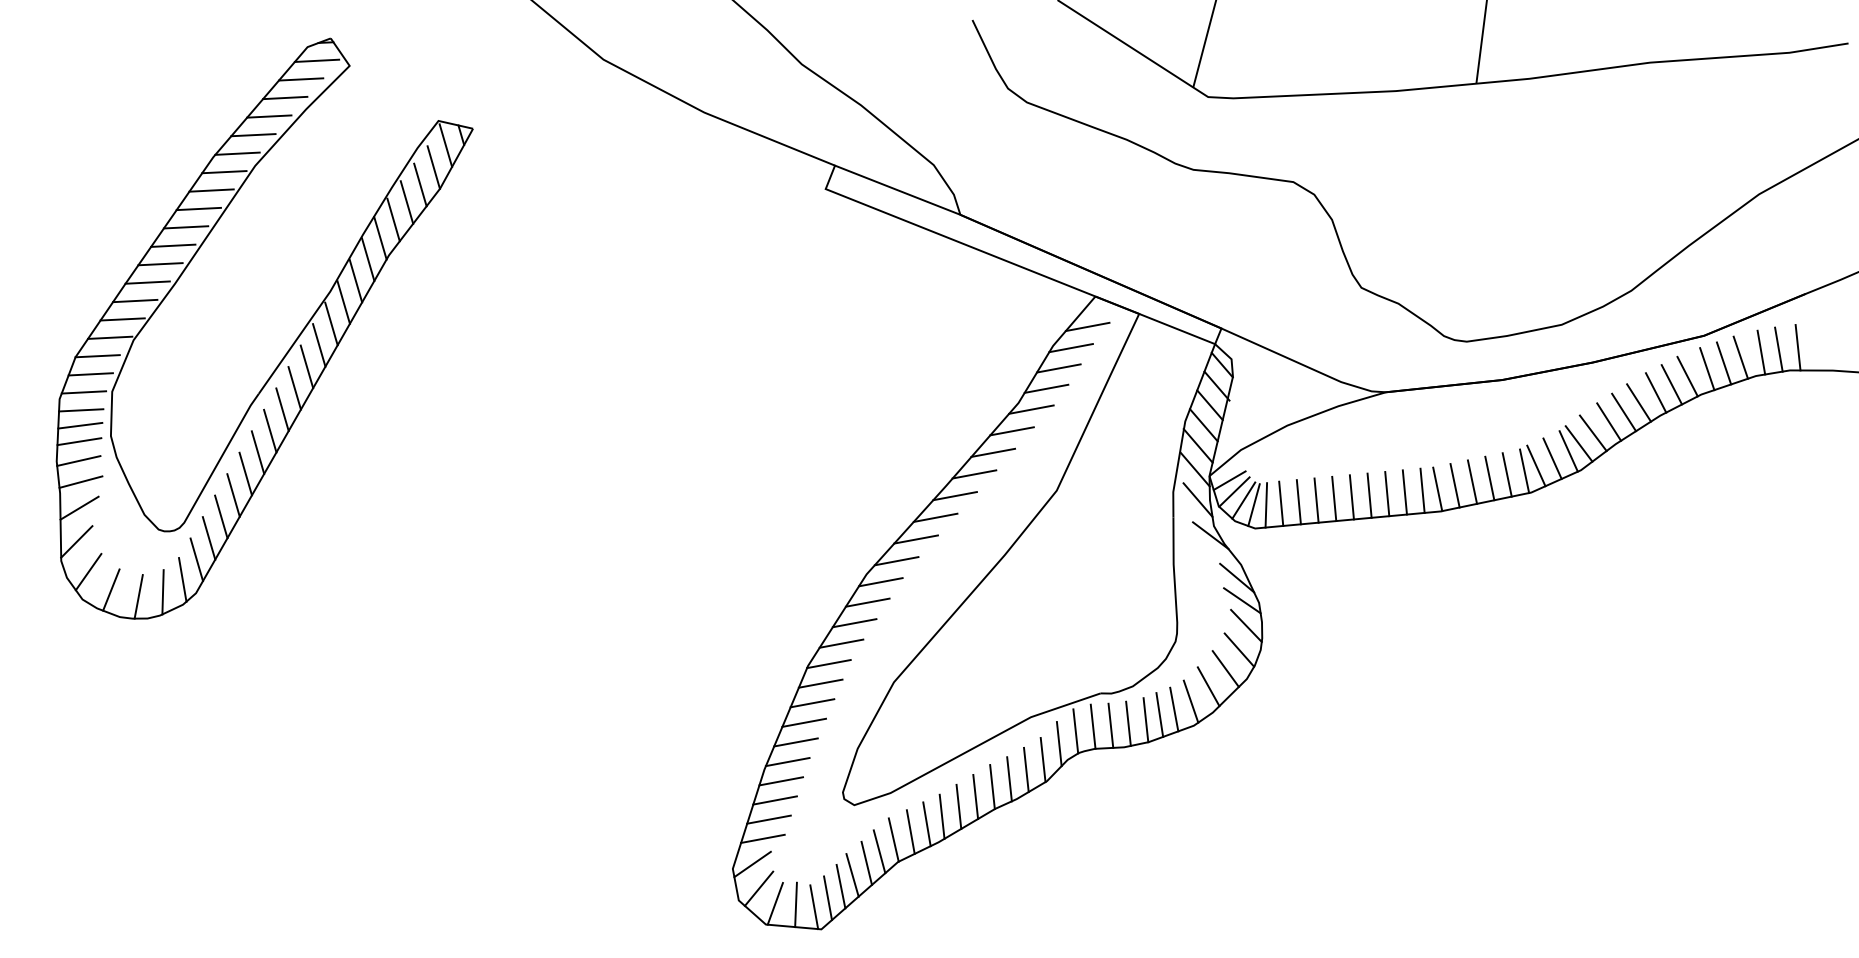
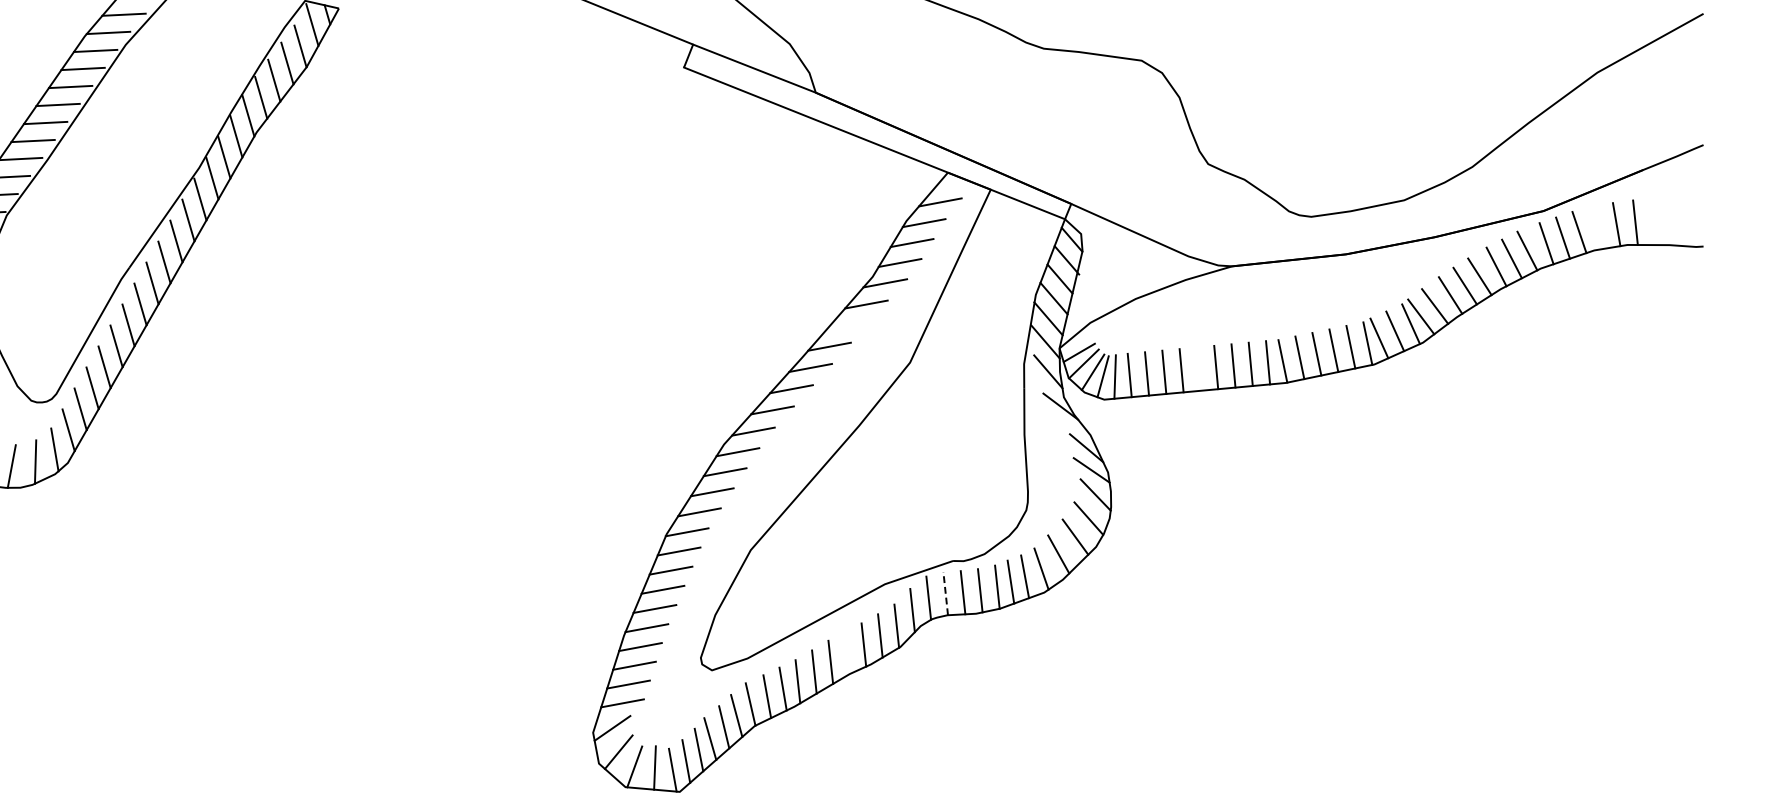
line: (1761, 352) -> (1599, 227), removed
line: (993, 452) -> (848, 325), removed
line: (1351, 497) -> (1198, 369), removed
line: (1093, 726) -> (946, 593), solid -> dashed
line: (992, 787) -> (847, 653), removed

